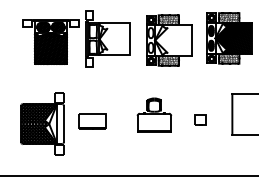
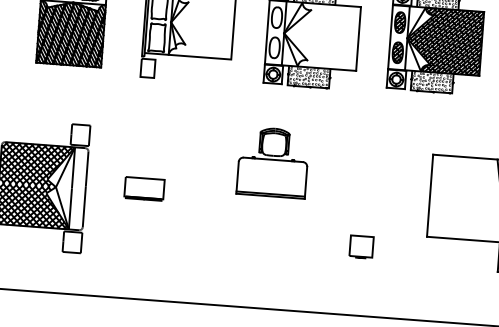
part: (154, 114) -> (273, 161), moved
part: (200, 119) -> (361, 245), moved
part: (92, 121) -> (144, 188), size x0.7

